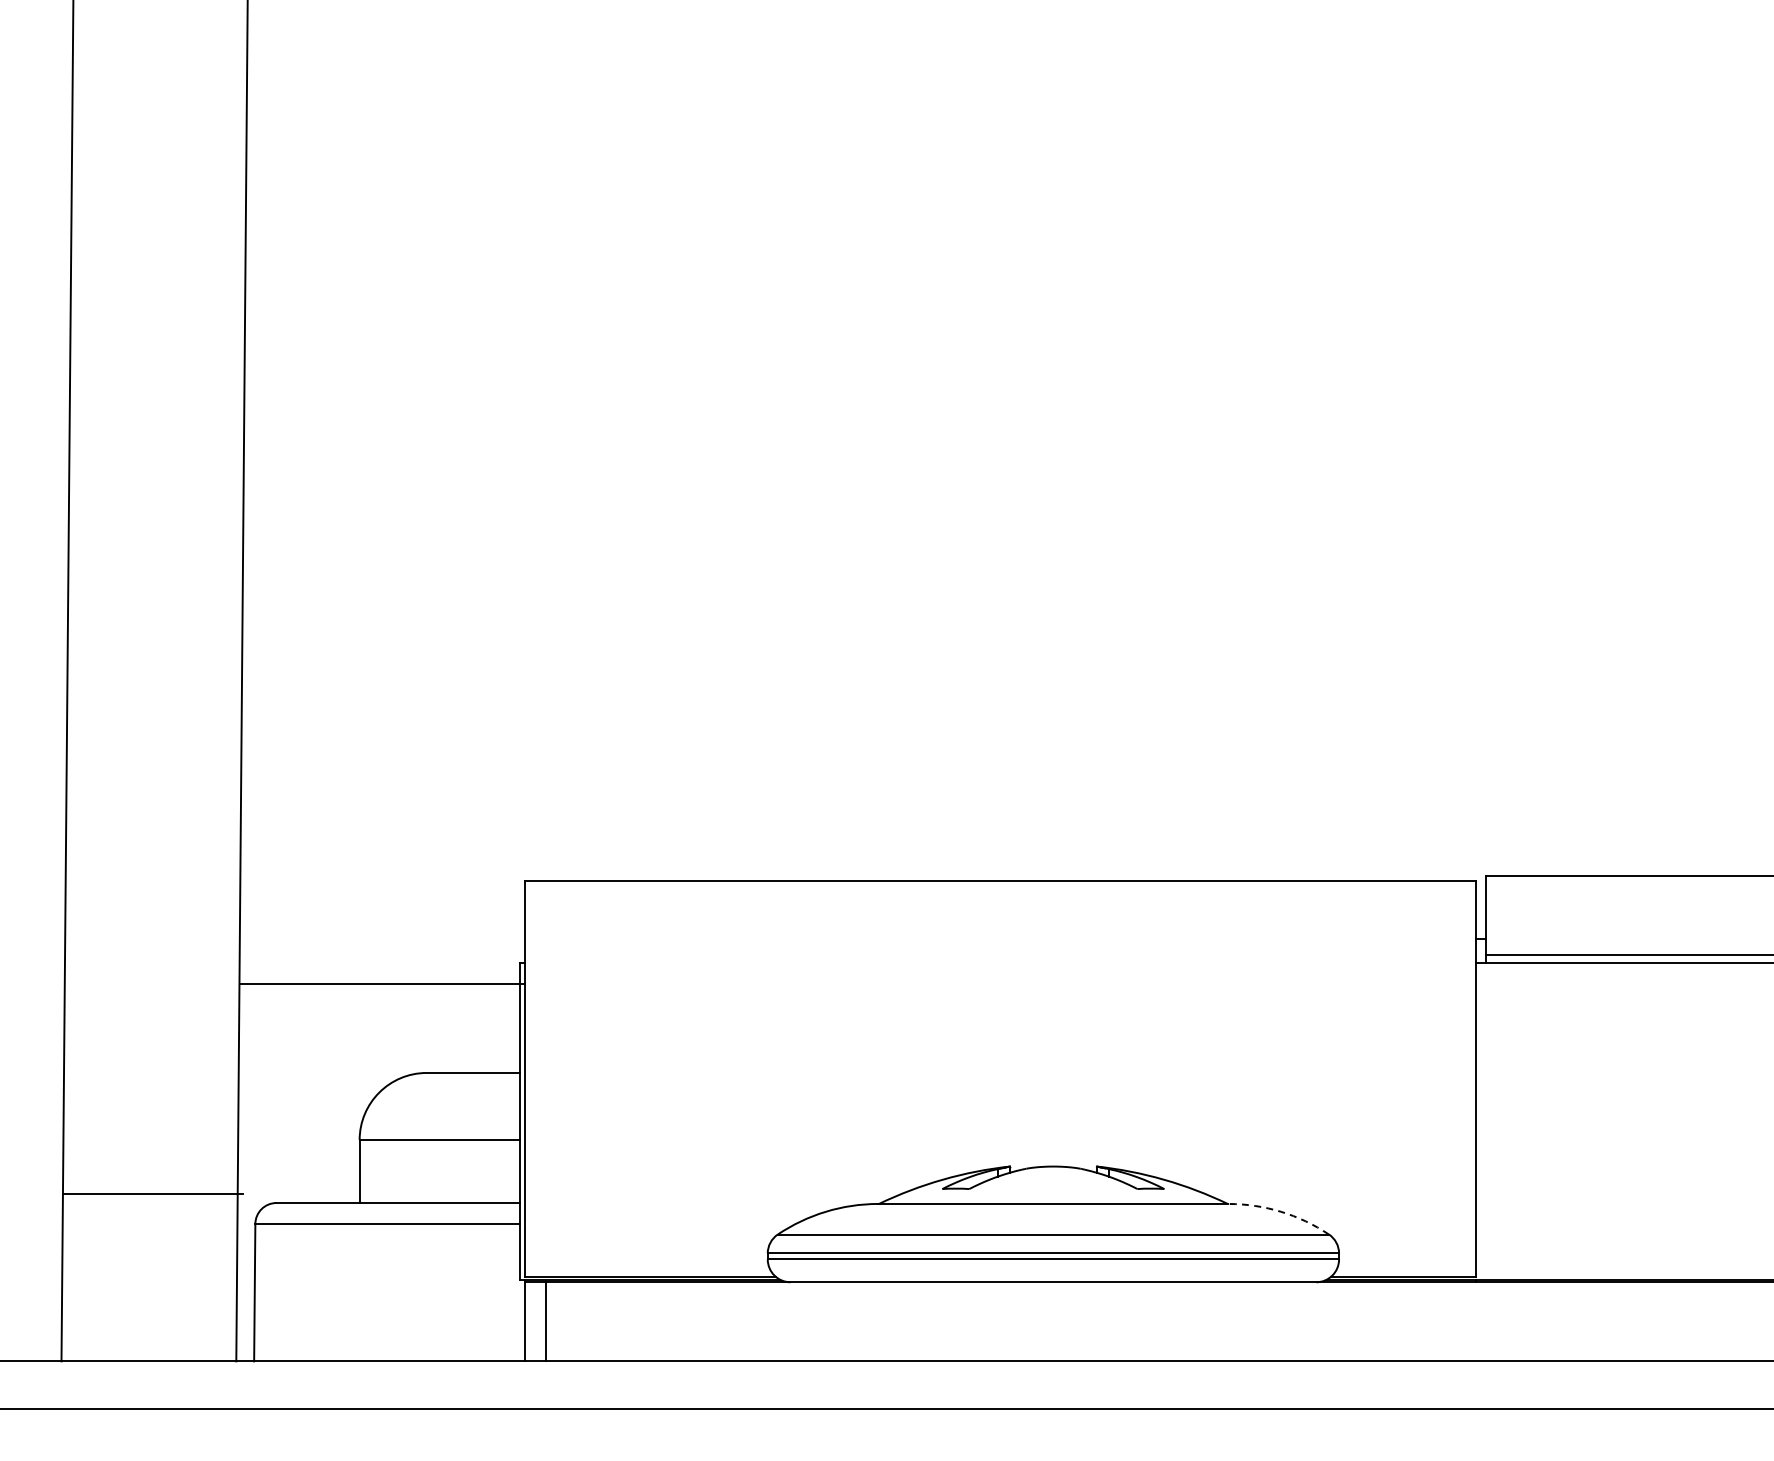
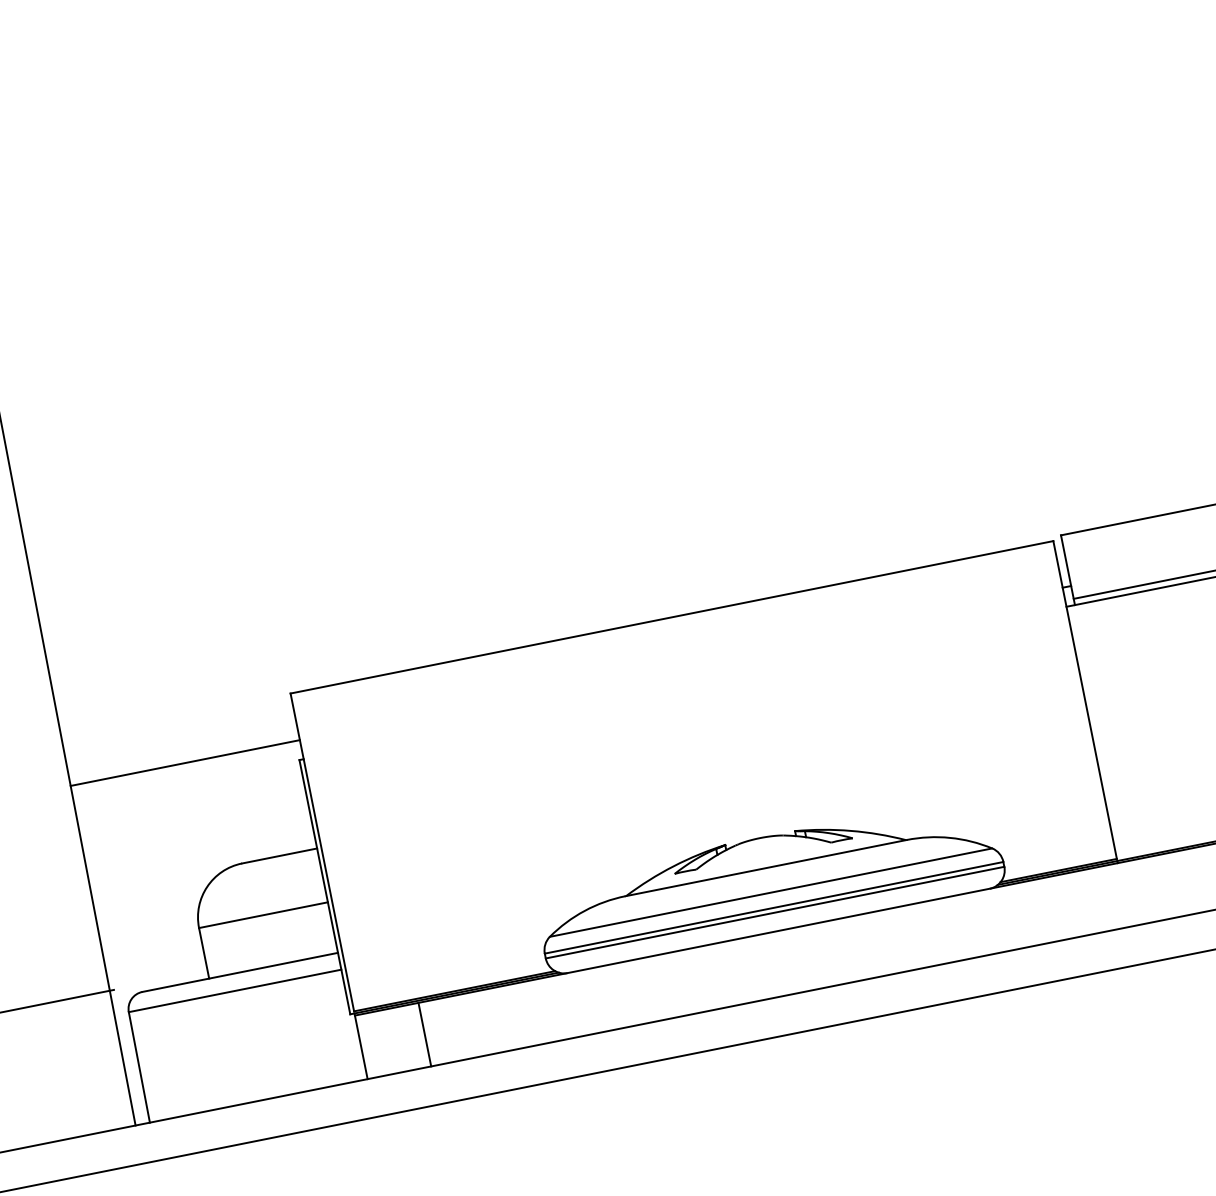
line: (382, 984) -> (185, 763), moved
arc: (1280, 1211) -> (949, 837), dashed -> solid
line: (545, 1321) -> (424, 1034), moved

